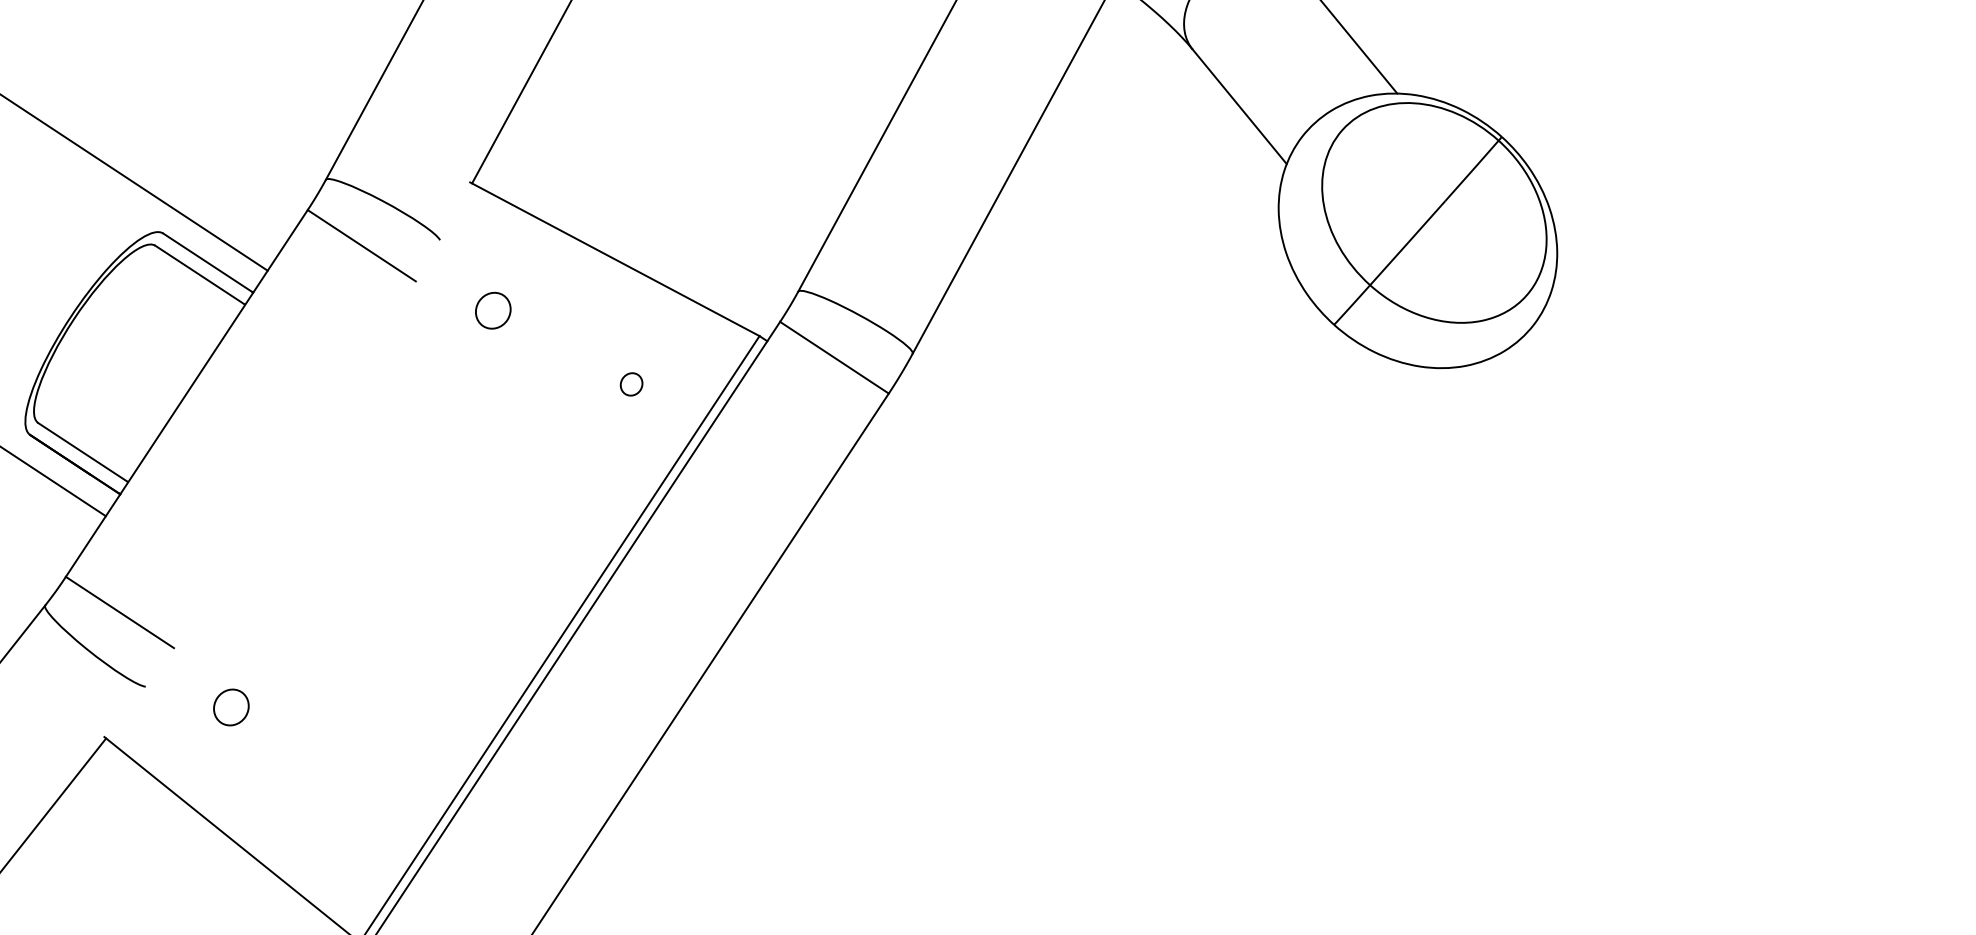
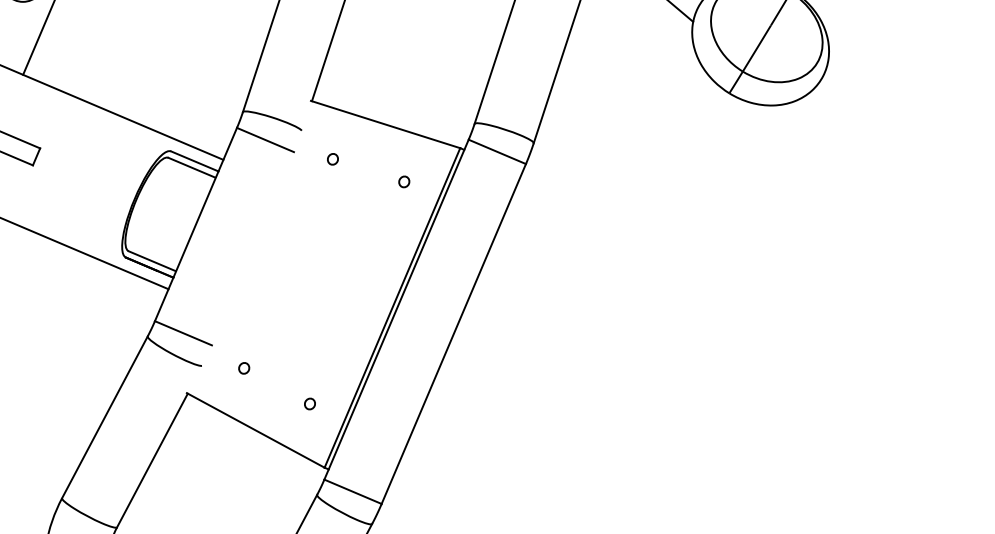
part: (492, 311) -> (332, 159), size x0.62
part: (232, 708) -> (244, 368), size x0.62
part: (352, 804) -> (309, 403), added

